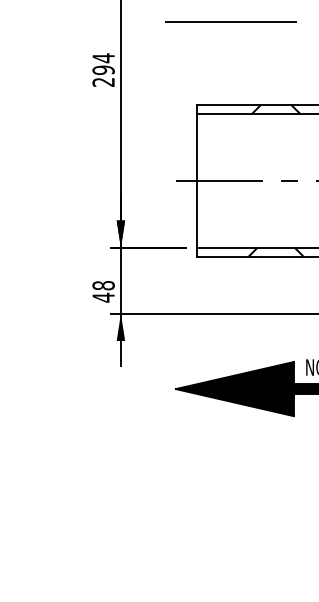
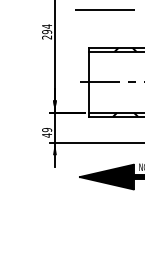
text: (104, 286) -> (47, 130), 48 -> 49

